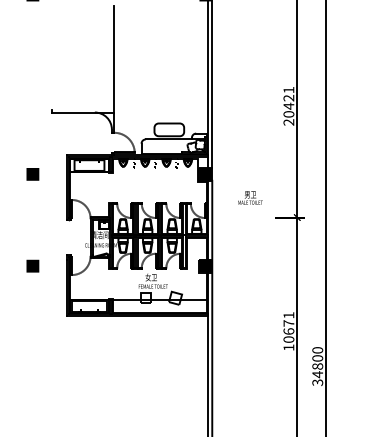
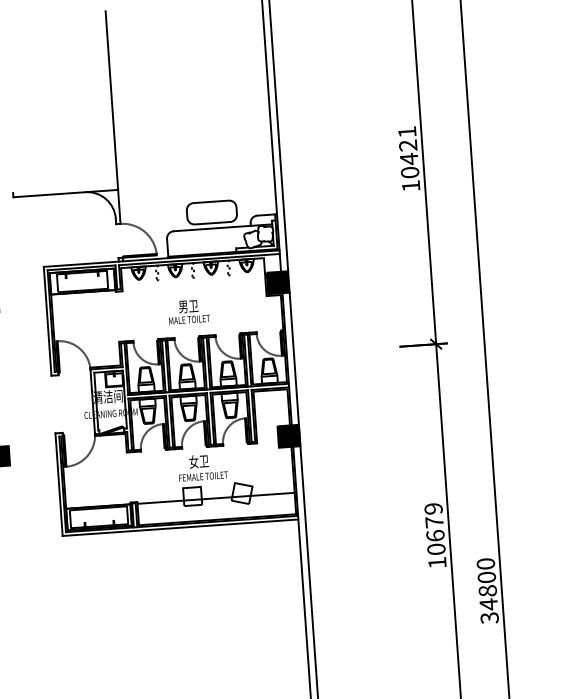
text: (288, 122) -> (410, 186), 20421 -> 10421
text: (250, 197) -> (188, 311), moved
text: (288, 315) -> (432, 509), 10671 -> 10679

